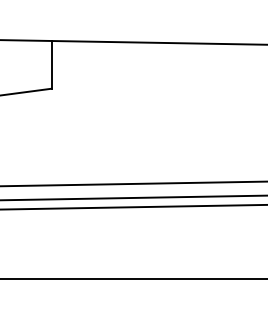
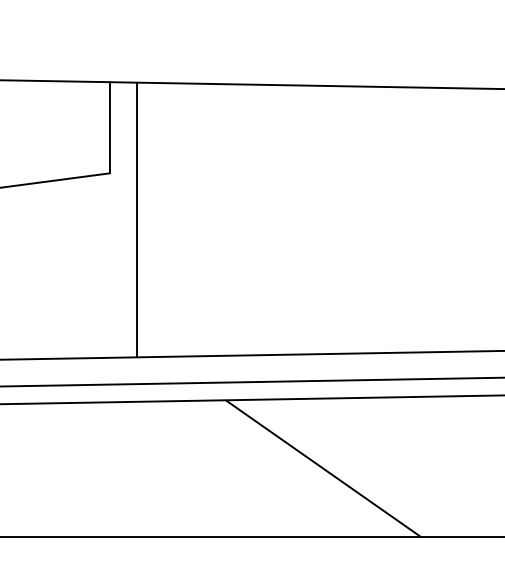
line: (65, 113) -> (136, 220), added
hatch: (163, 243) -> (323, 468), added

